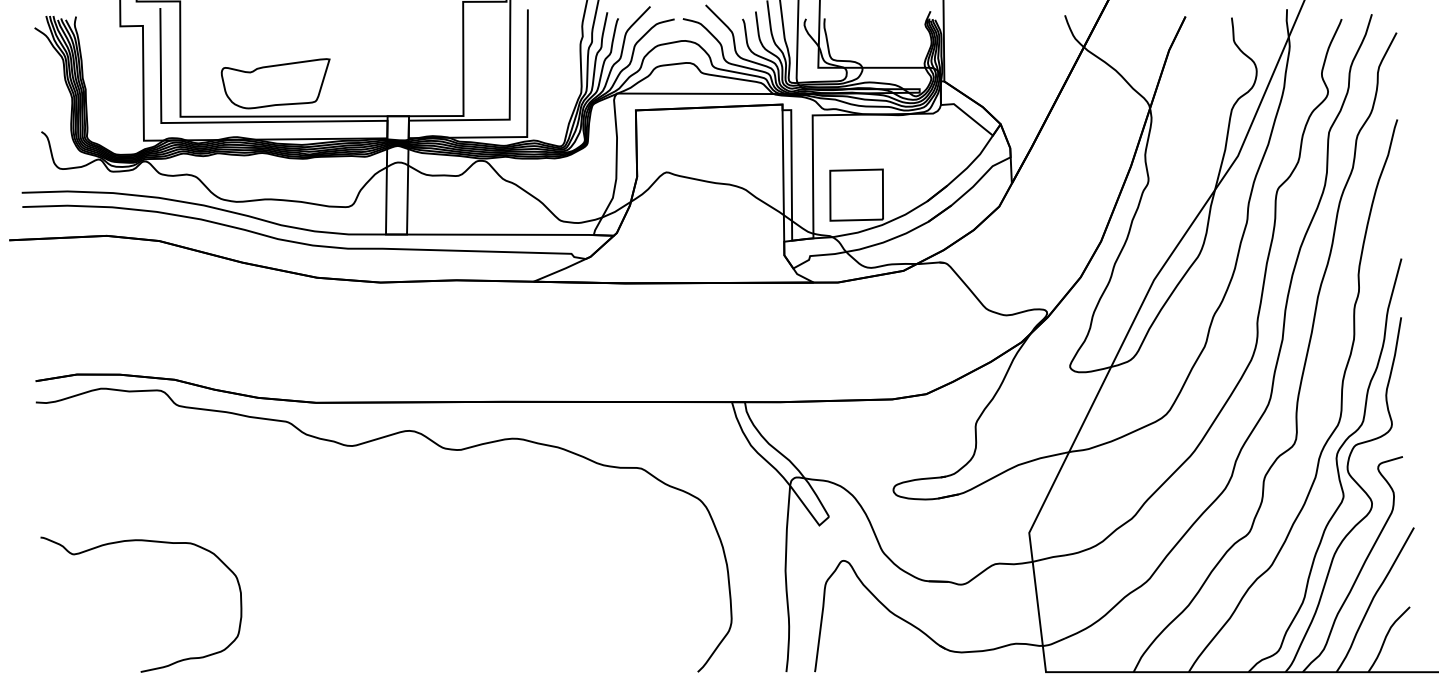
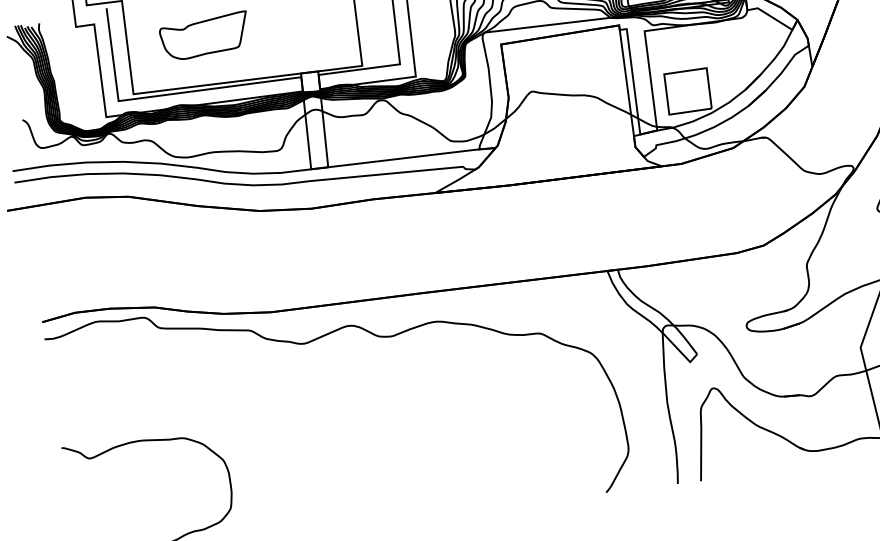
part: (275, 83) -> (204, 36), moved

